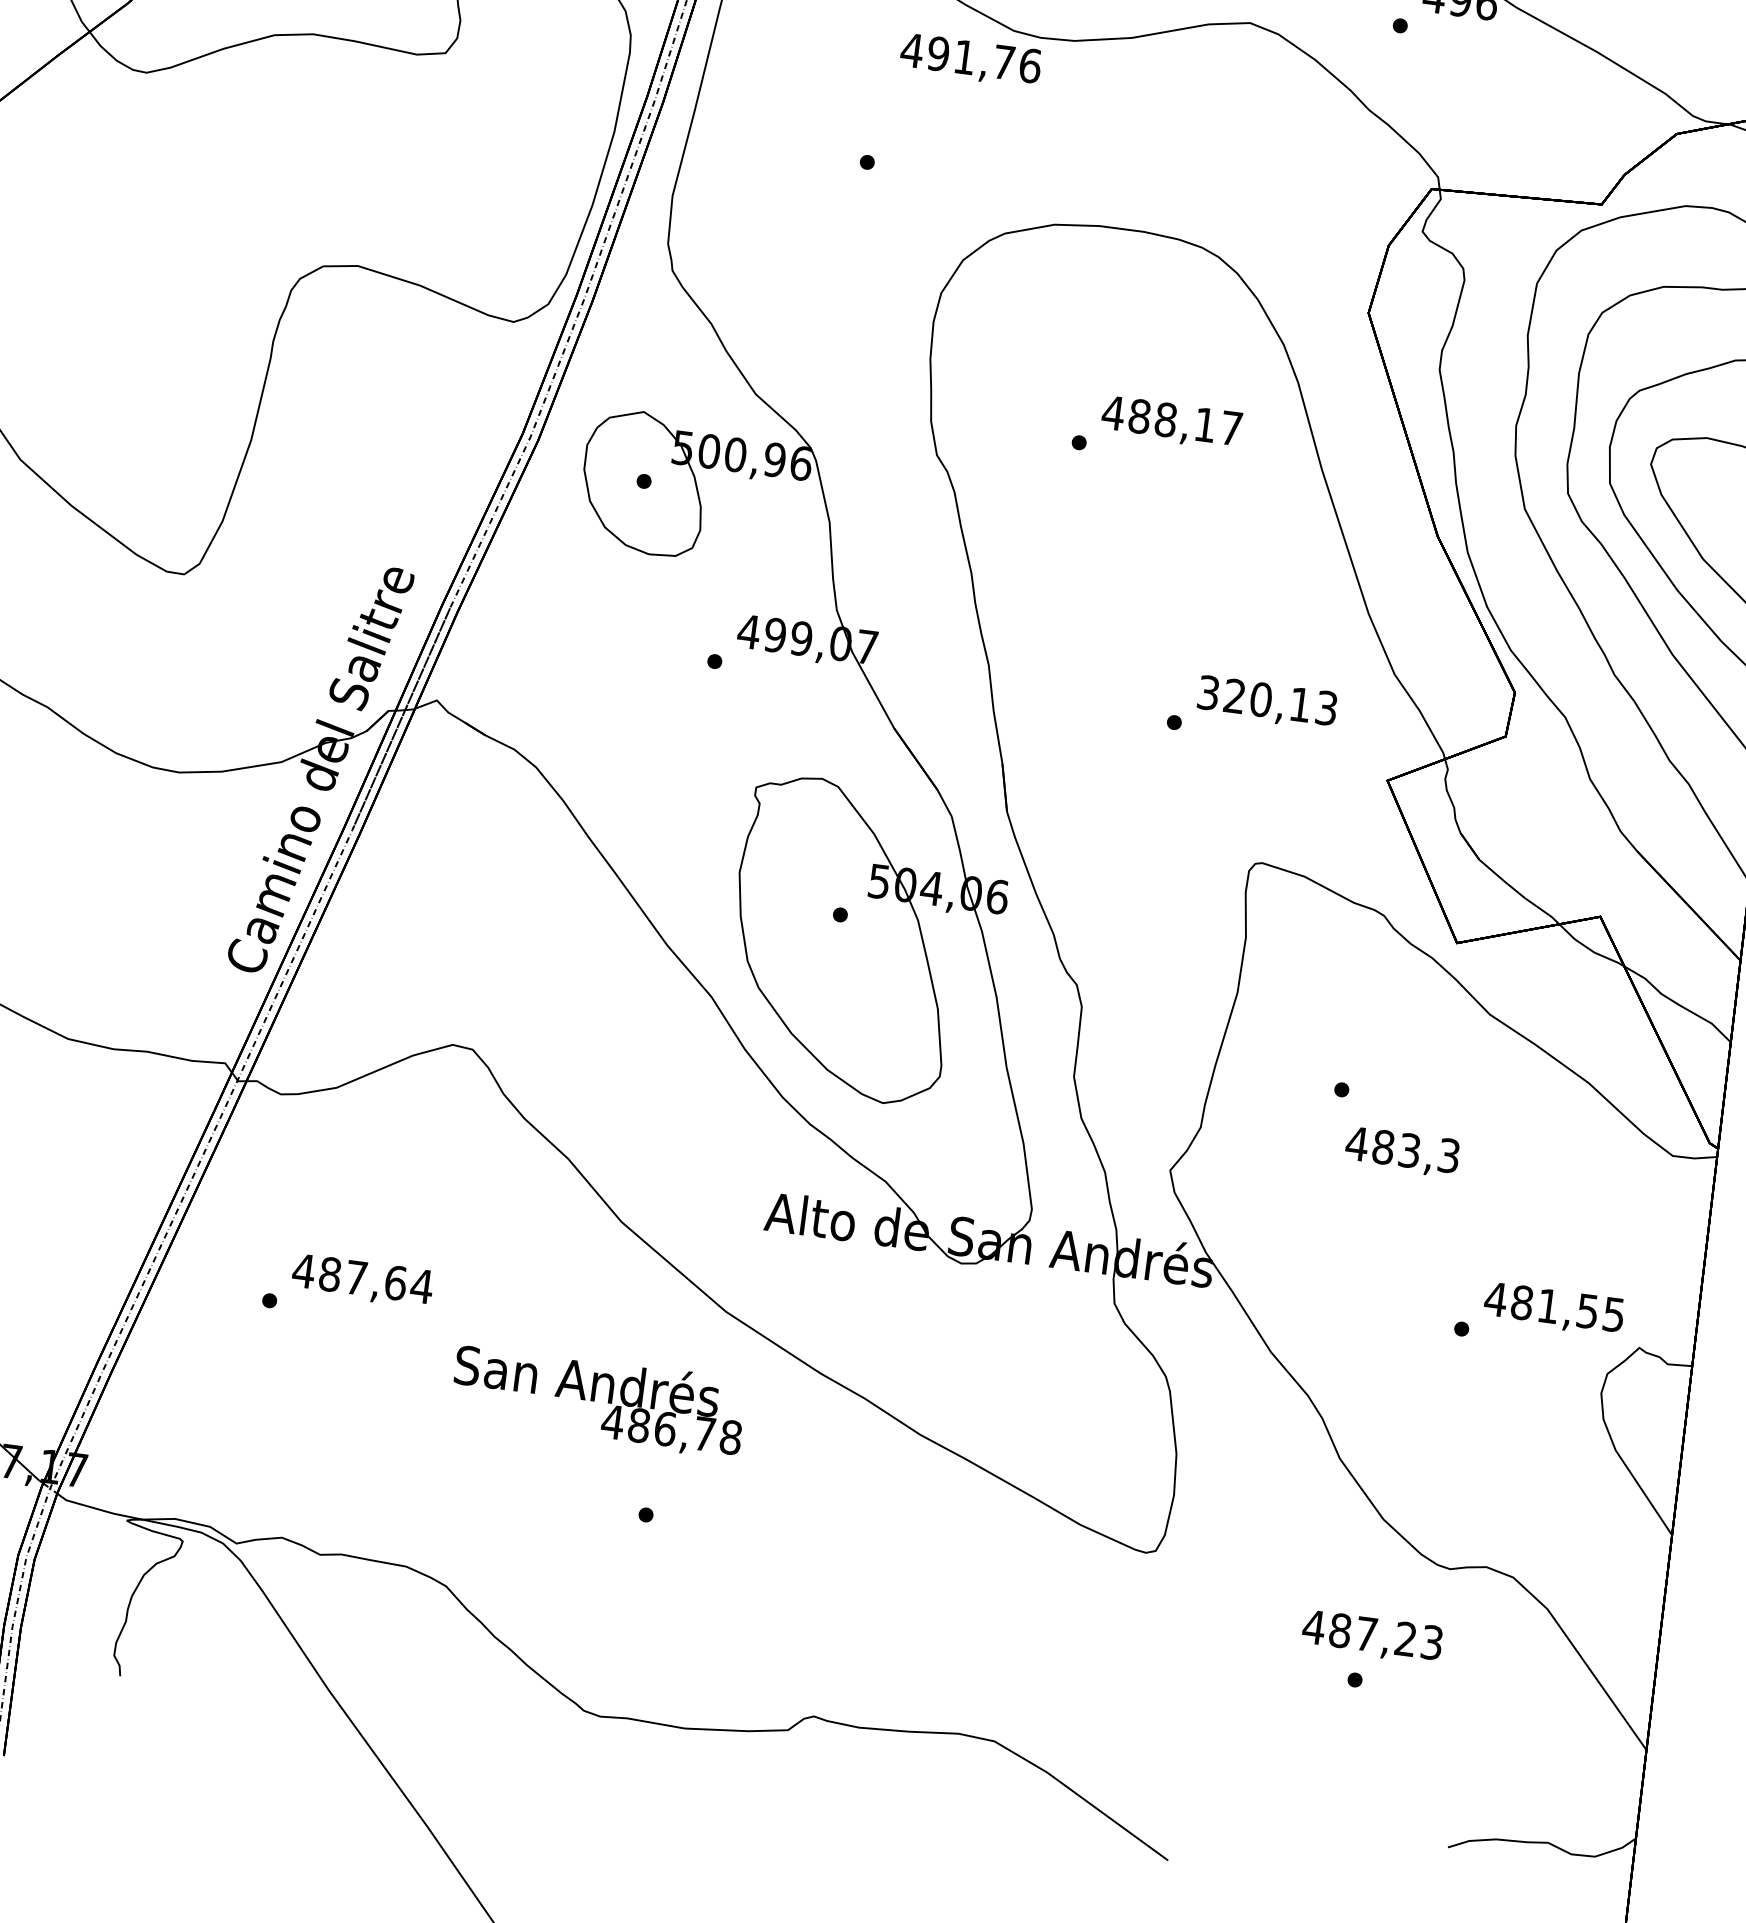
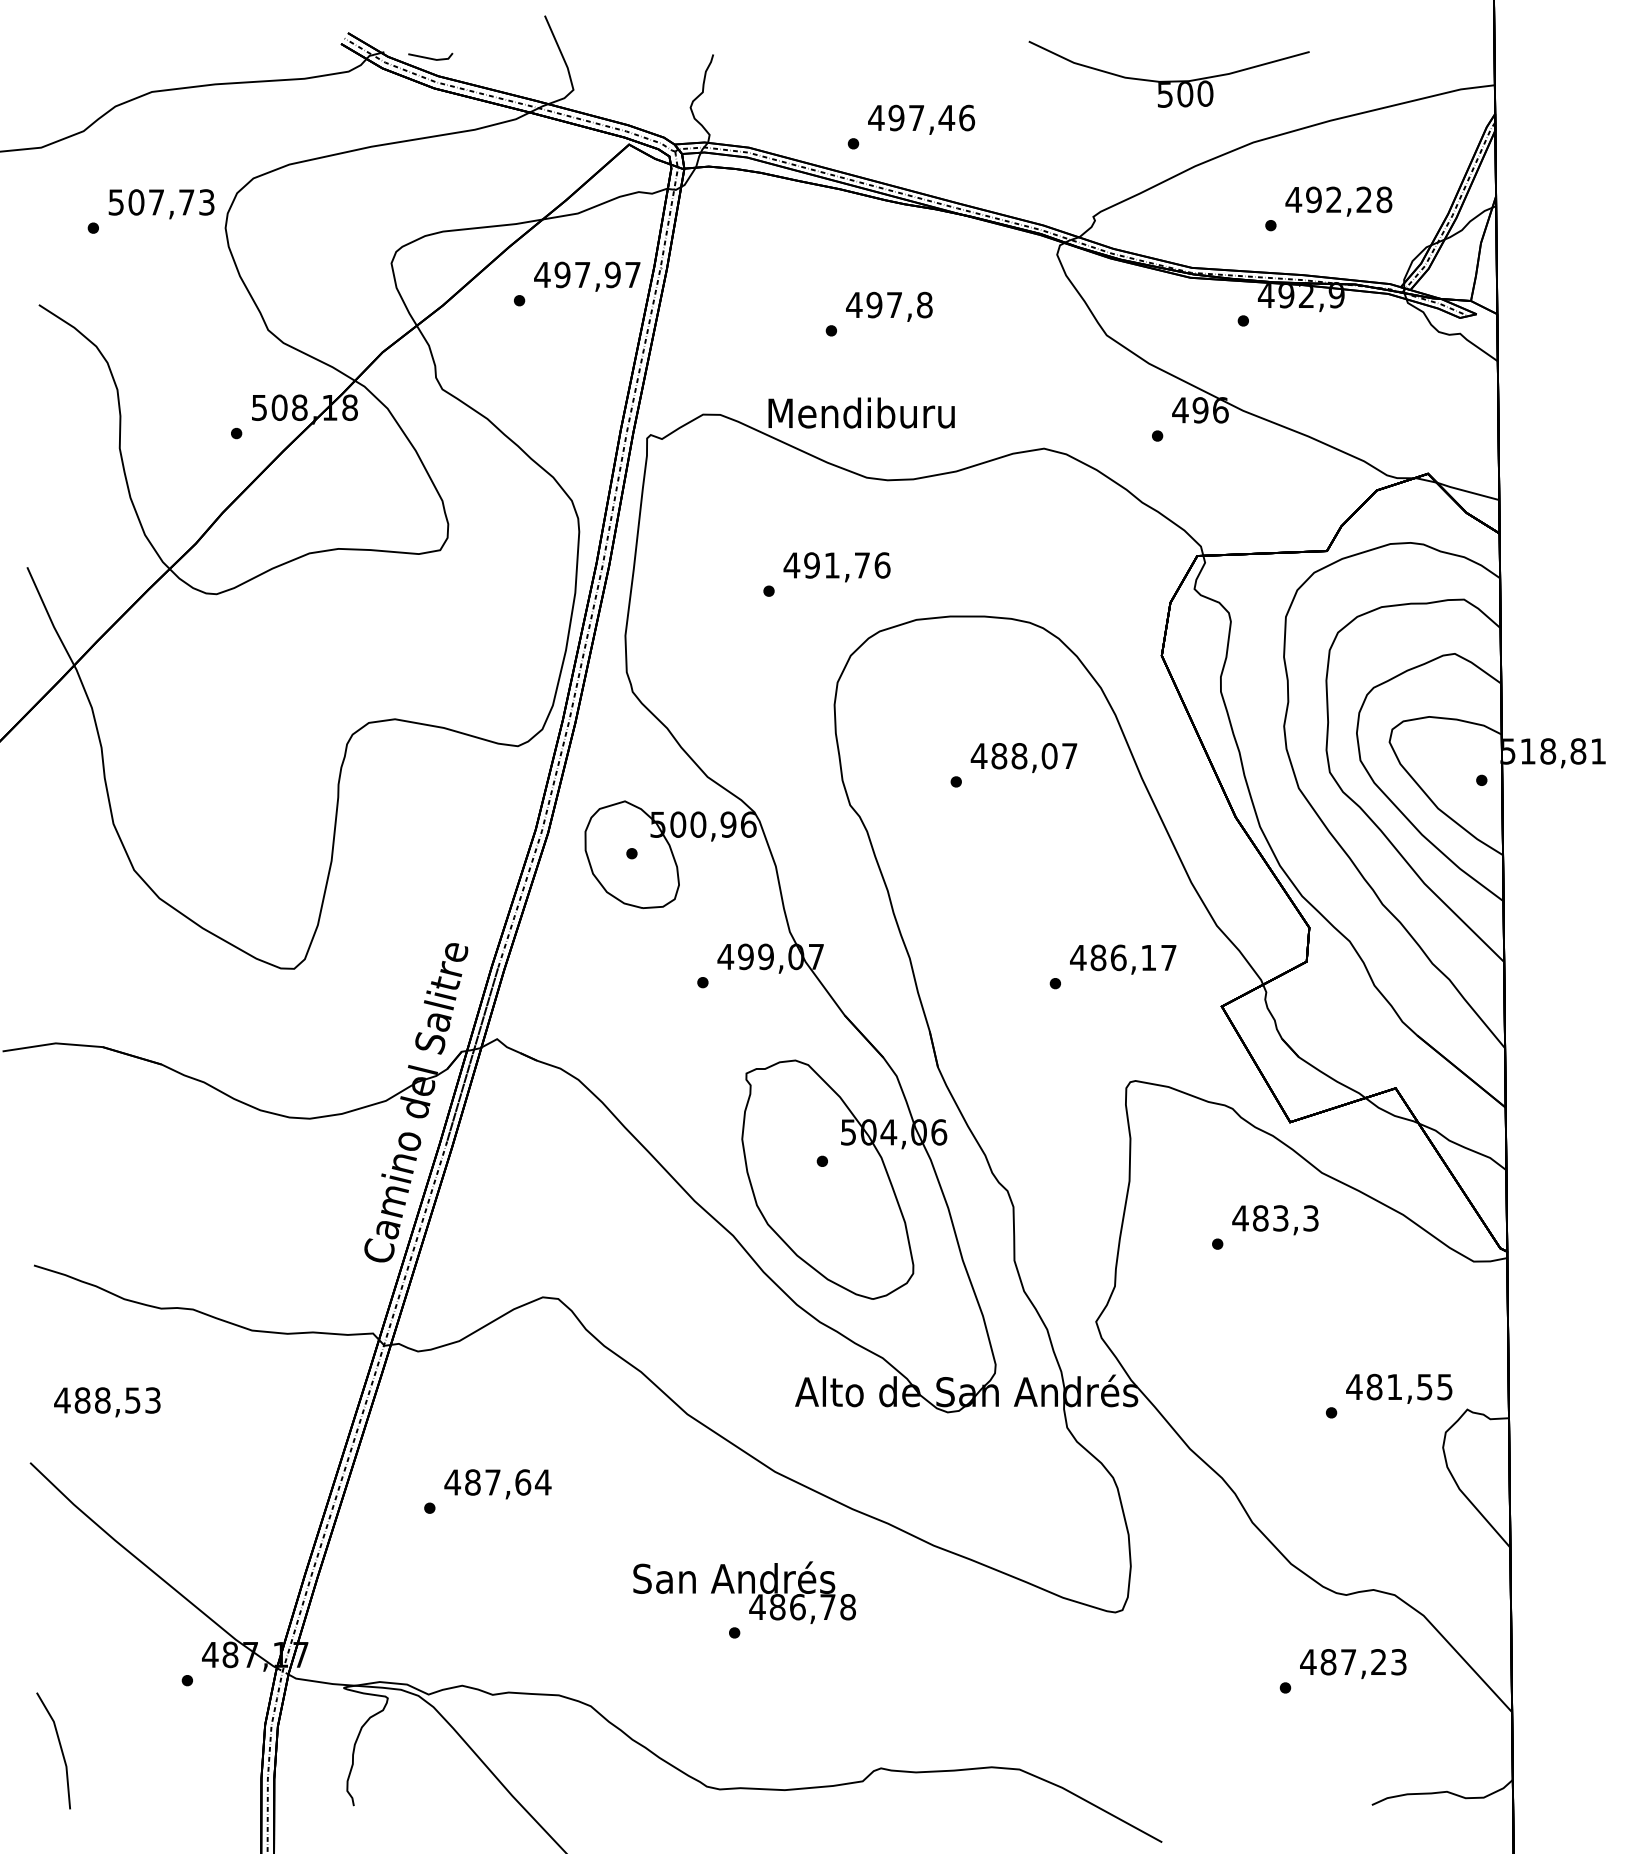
text: (970, 60) -> (836, 567), moved
text: (1205, 425) -> (1049, 756), 488,17 -> 488,07
text: (1267, 700) -> (1123, 957), 320,13 -> 486,17
text: (1402, 1152) -> (1275, 1220), moved
text: (598, 1400) -> (744, 1592), moved
text: (1372, 1637) -> (1353, 1664), moved

